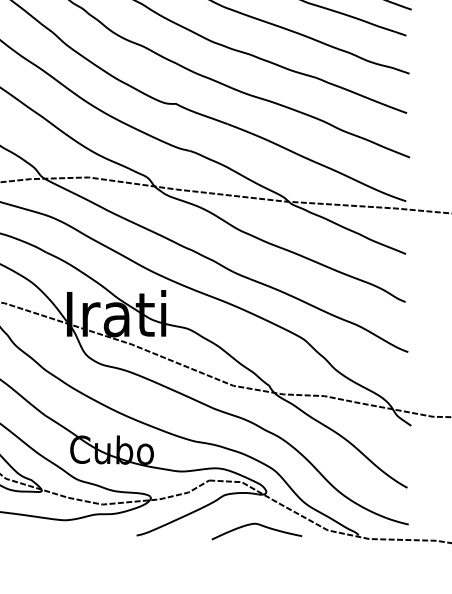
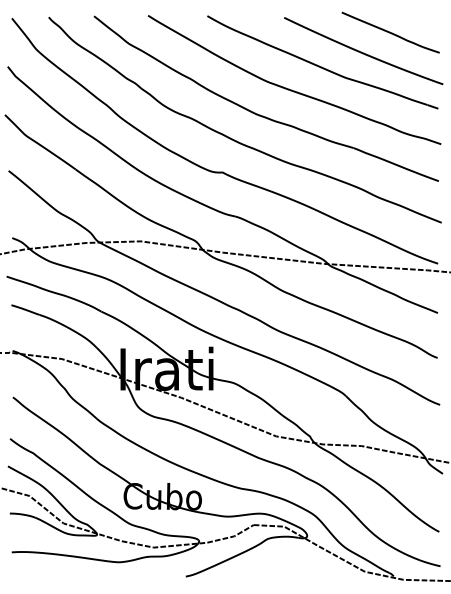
curve: (259, 525) -> (300, 567), removed

